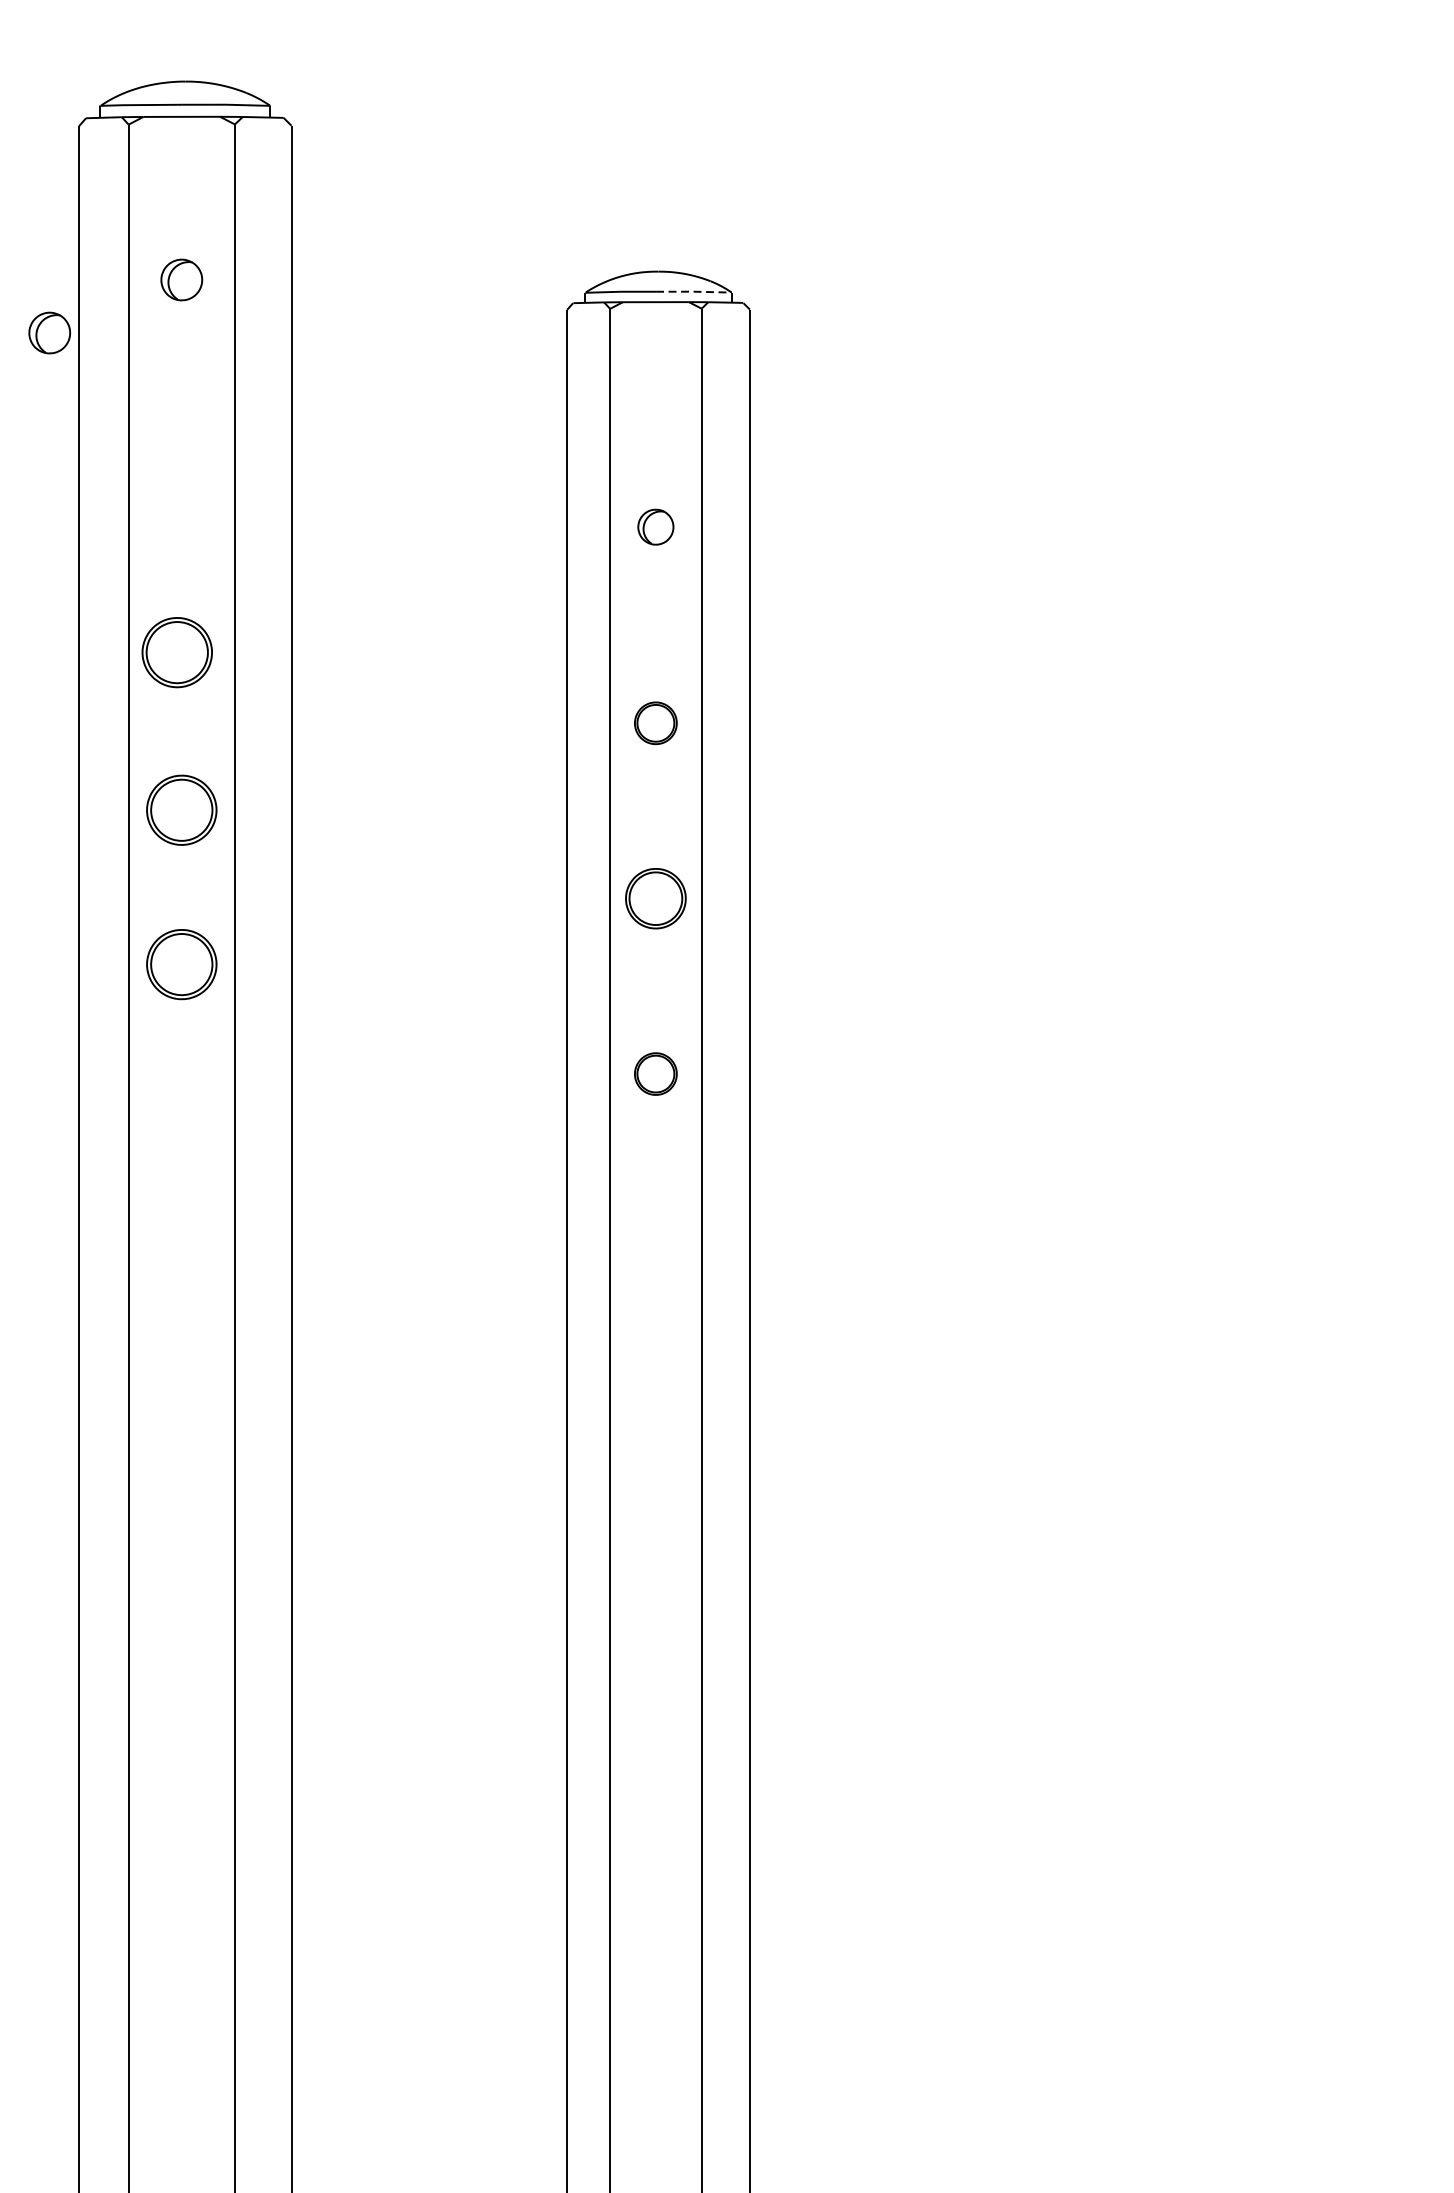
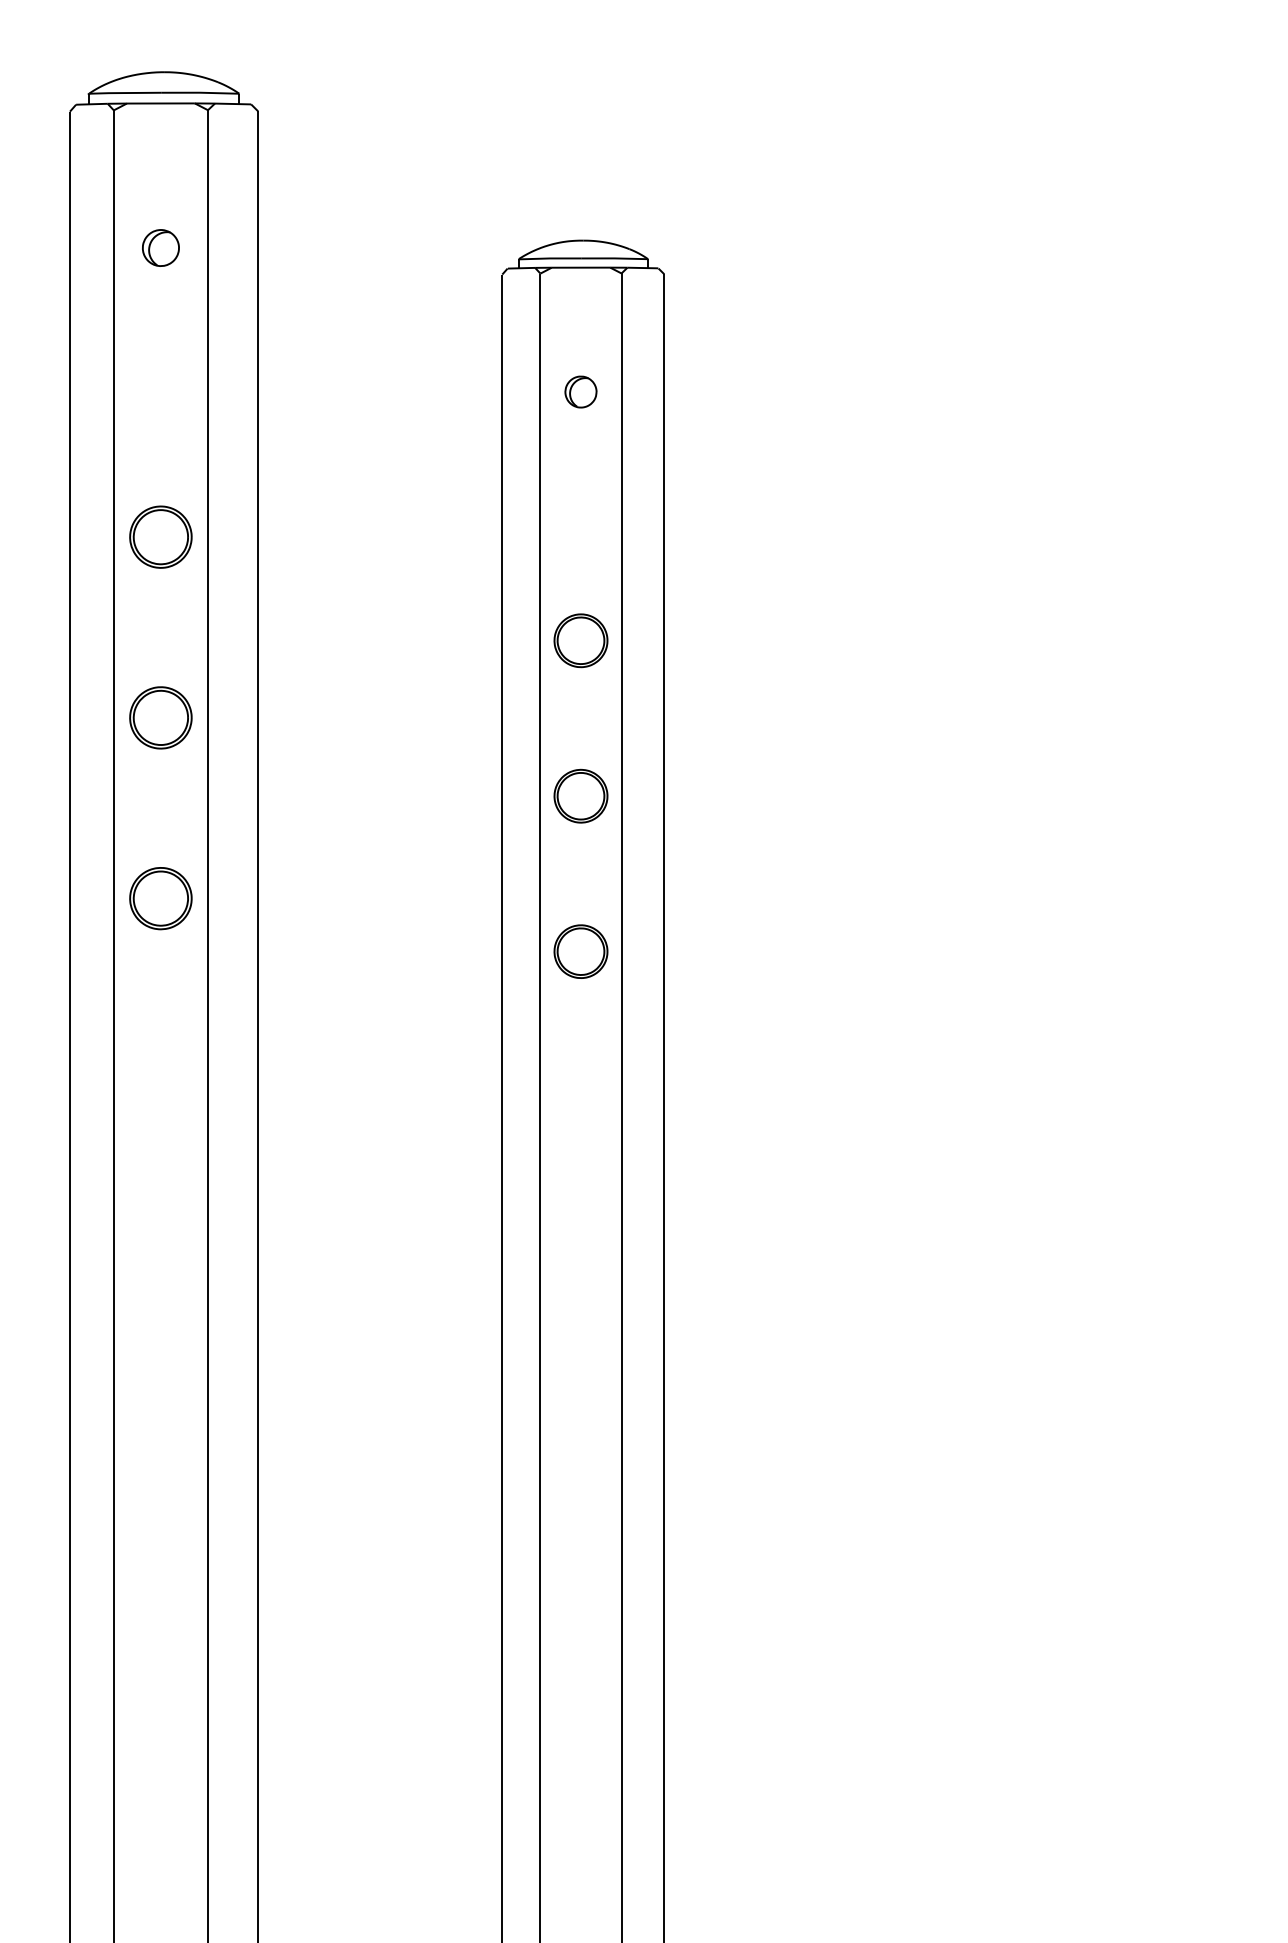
line: (693, 291) -> (614, 258), dashed -> solid
part: (49, 332) -> (43, 294), removed
part: (655, 526) -> (580, 391), moved
part: (176, 651) -> (160, 536), moved
part: (655, 722) -> (580, 640), size x1.43
part: (181, 964) -> (160, 898), moved
part: (655, 1073) -> (580, 951), size x1.43

